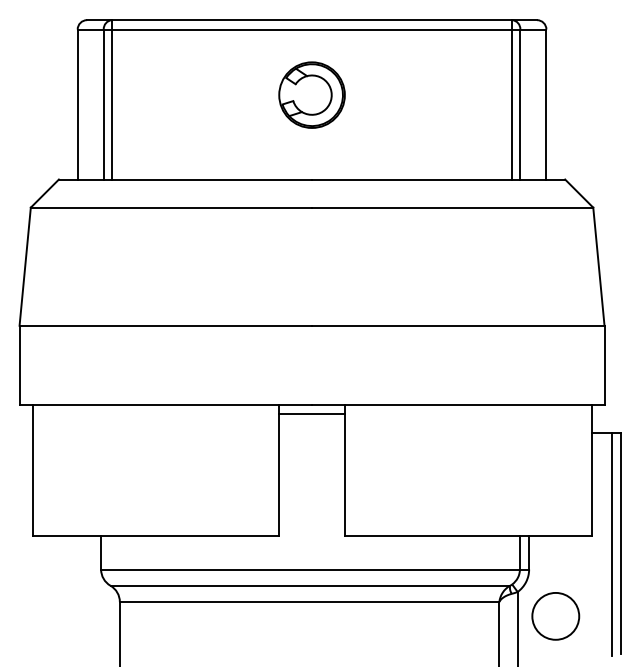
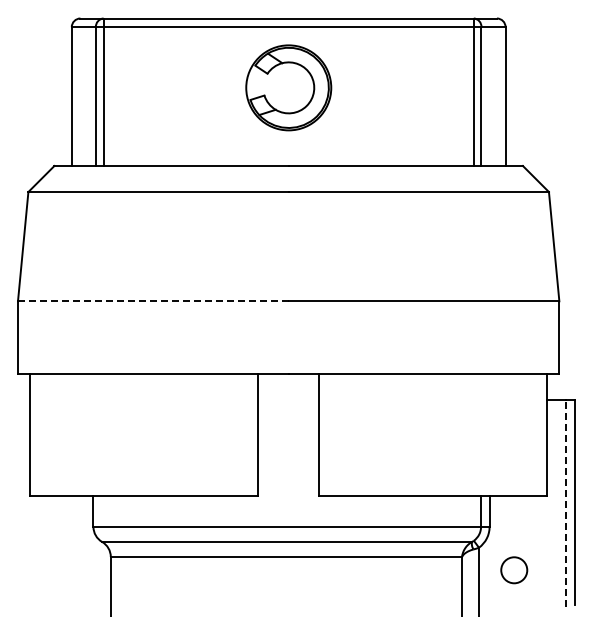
part: (311, 94) -> (288, 87), size x1.4
line: (164, 325) -> (152, 301), solid -> dashed
line: (311, 413) -> (288, 382), removed
line: (612, 544) -> (566, 503), solid -> dashed
circle: (554, 615) -> (513, 569), size x0.6

